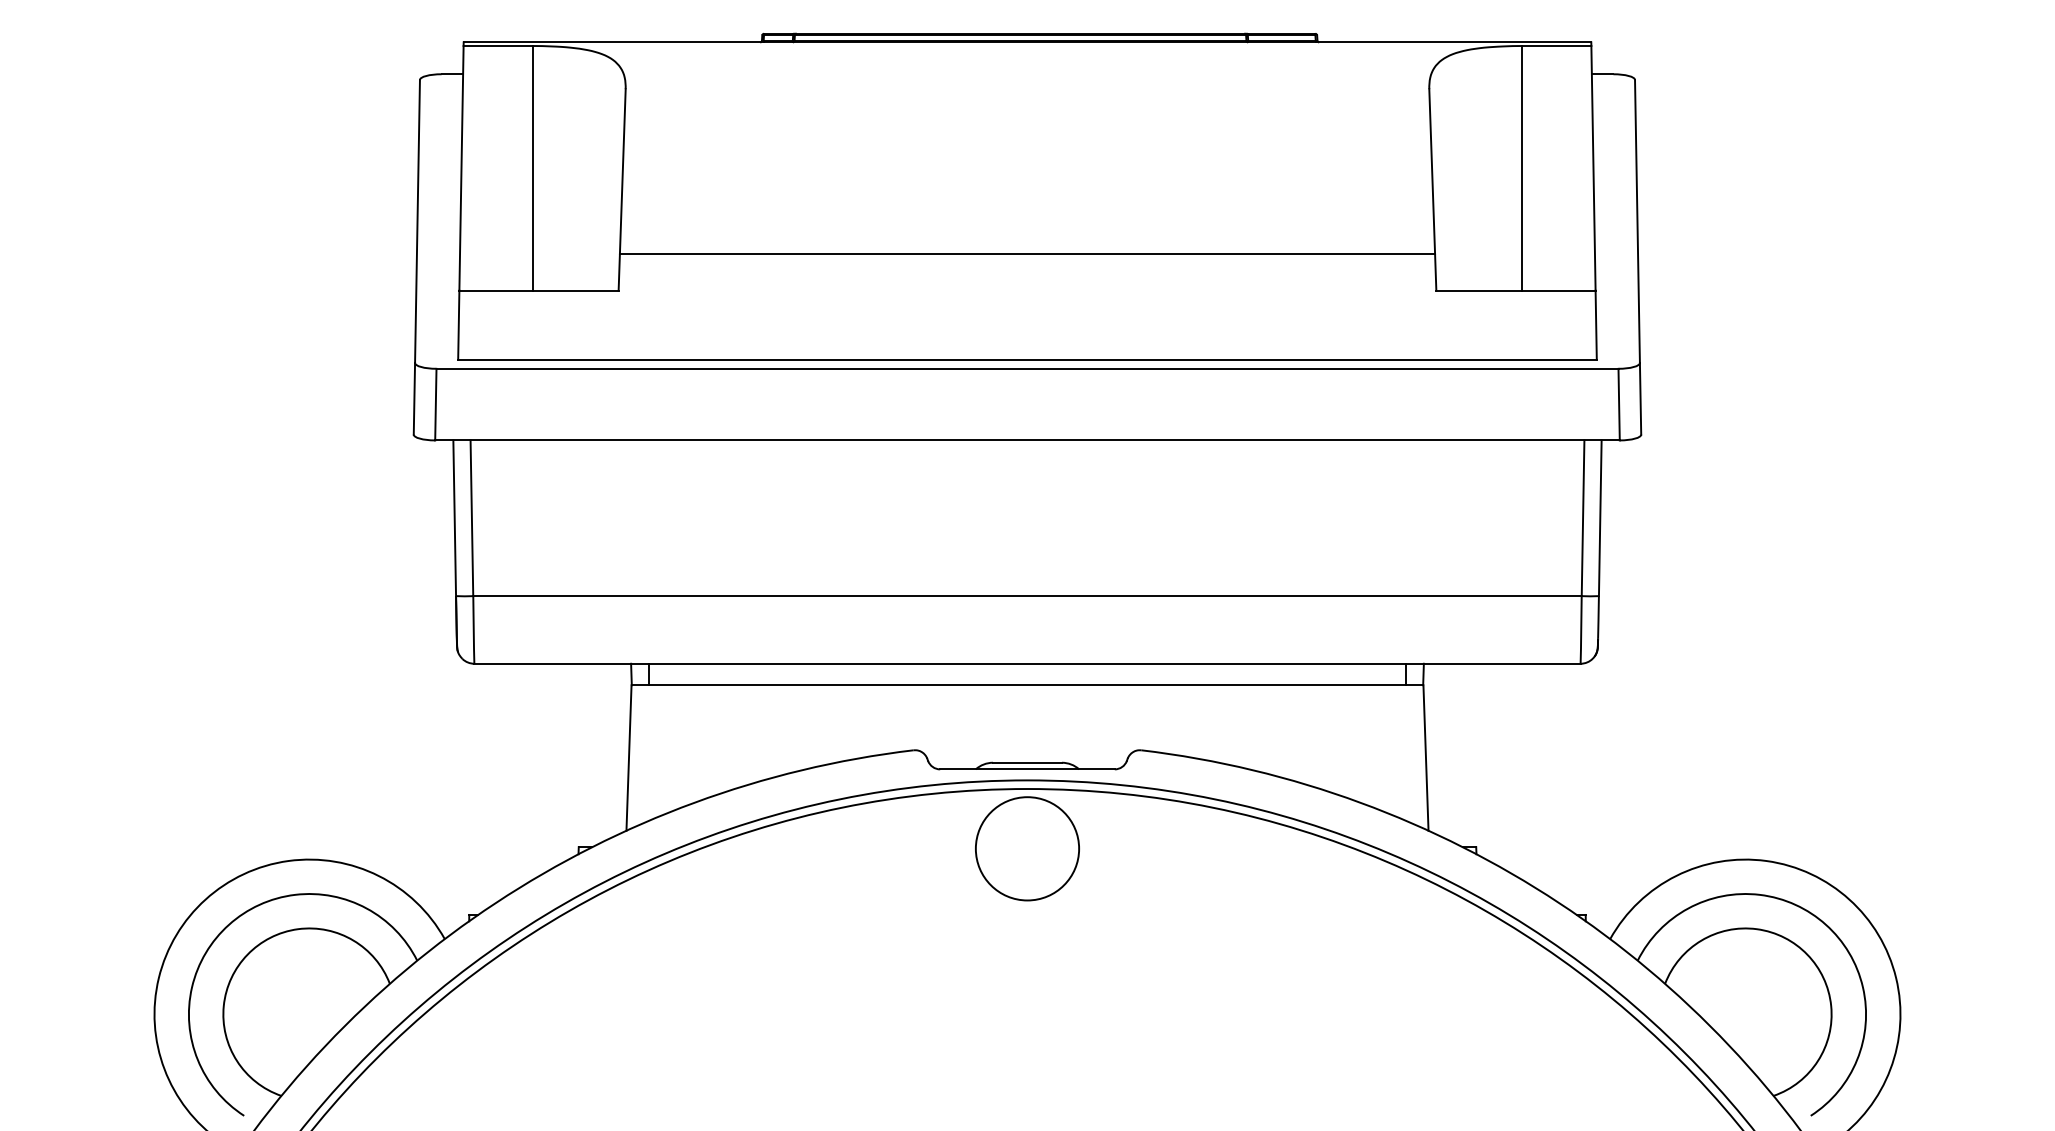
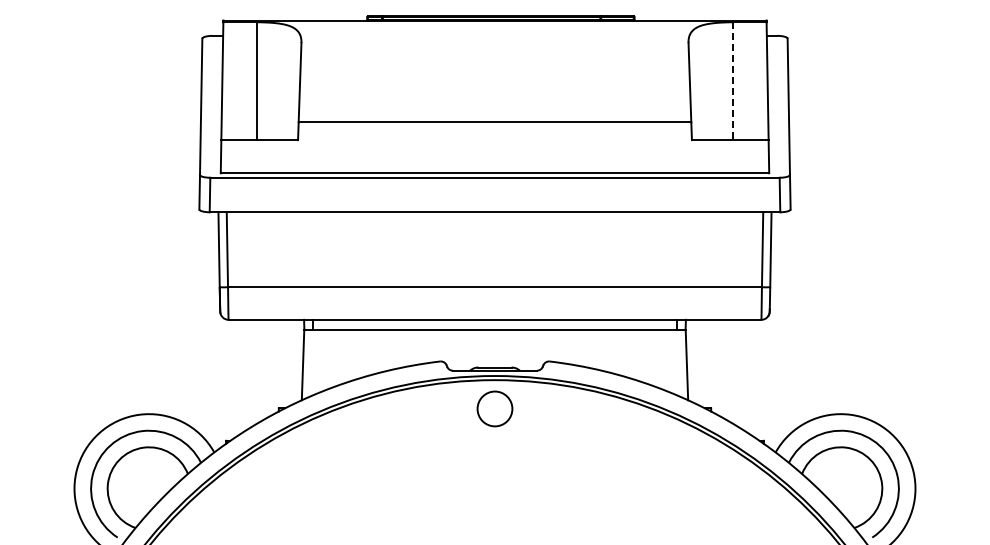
line: (1522, 168) -> (733, 81), solid -> dashed
circle: (1026, 847) -> (494, 408), size x0.7

